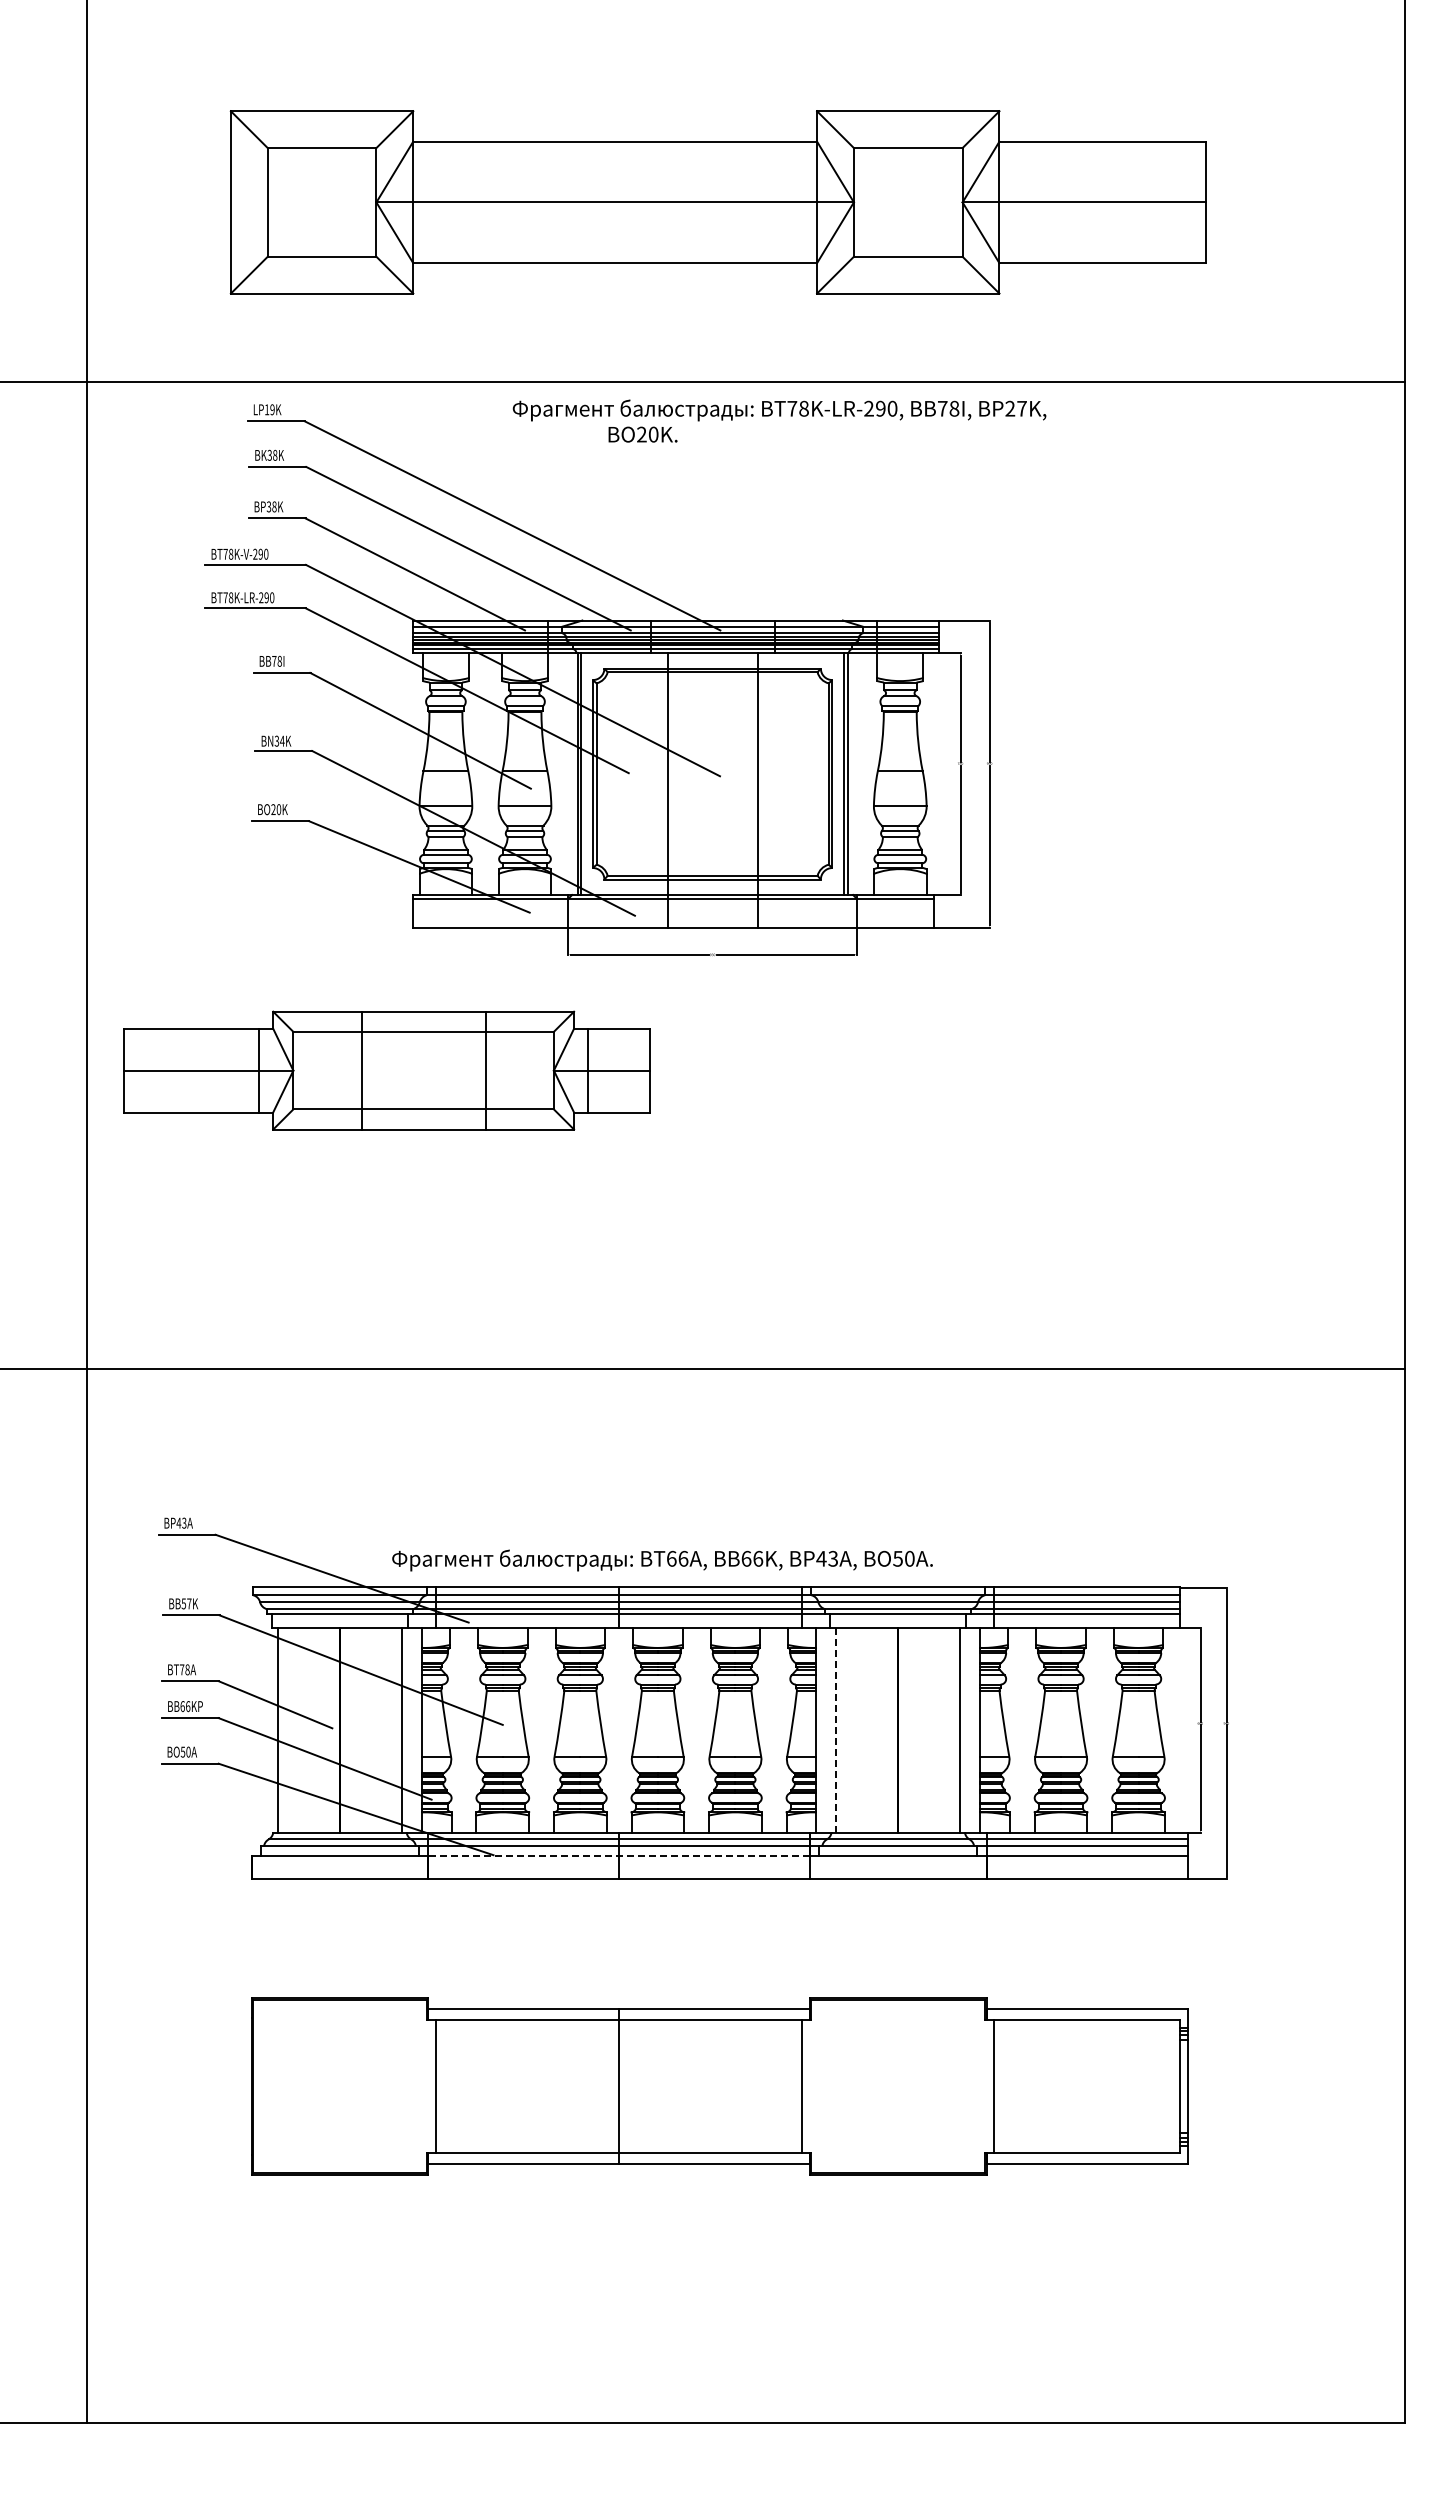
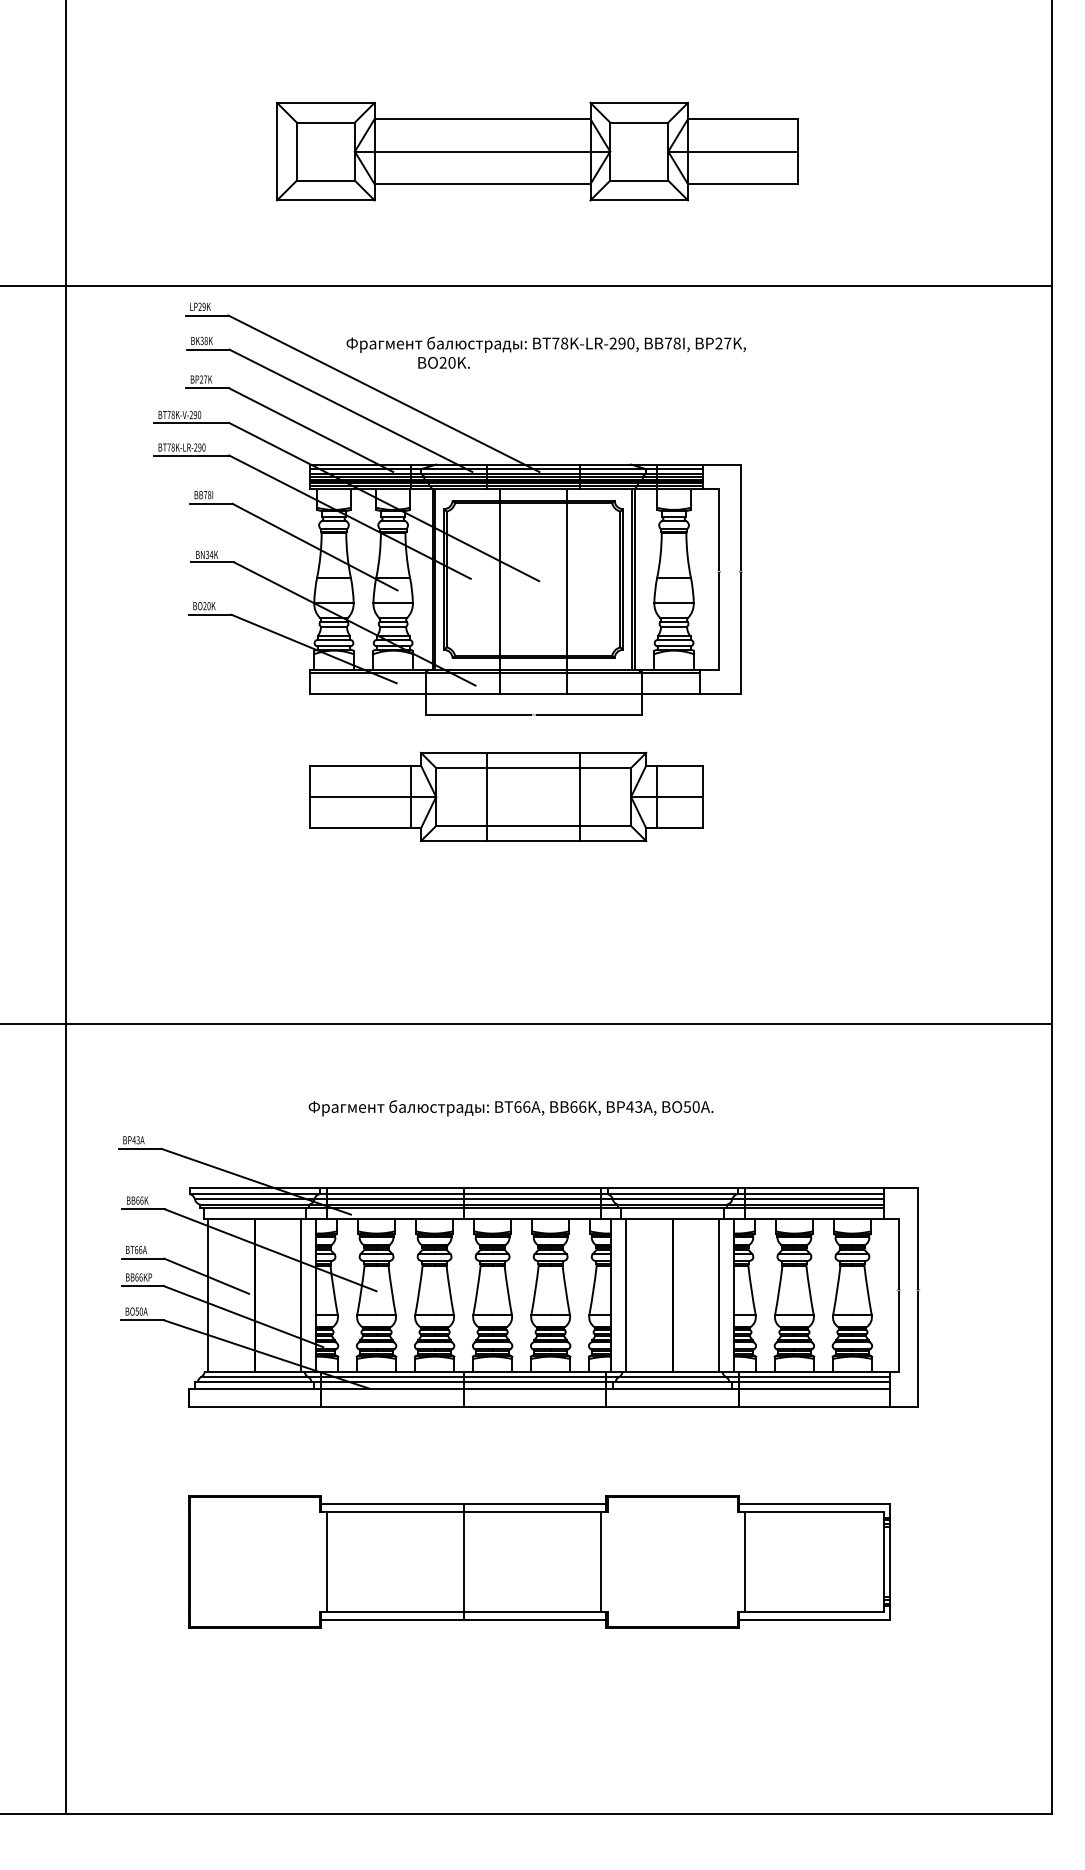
part: (717, 202) -> (537, 151), size x0.71
text: (266, 409) -> (199, 306), LP19K -> LP29K
text: (779, 420) -> (546, 352), moved
text: (271, 506) -> (203, 379), BP38K -> BP27K
part: (386, 1070) -> (505, 796), moved
text: (662, 1560) -> (511, 1108), moved
text: (186, 1603) -> (139, 1200), BB57K -> BB66K
text: (184, 1669) -> (138, 1249), BT78A -> BT66A
line: (836, 1730) -> (626, 1295), dashed -> solid
line: (619, 1855) -> (463, 1388), dashed -> solid

